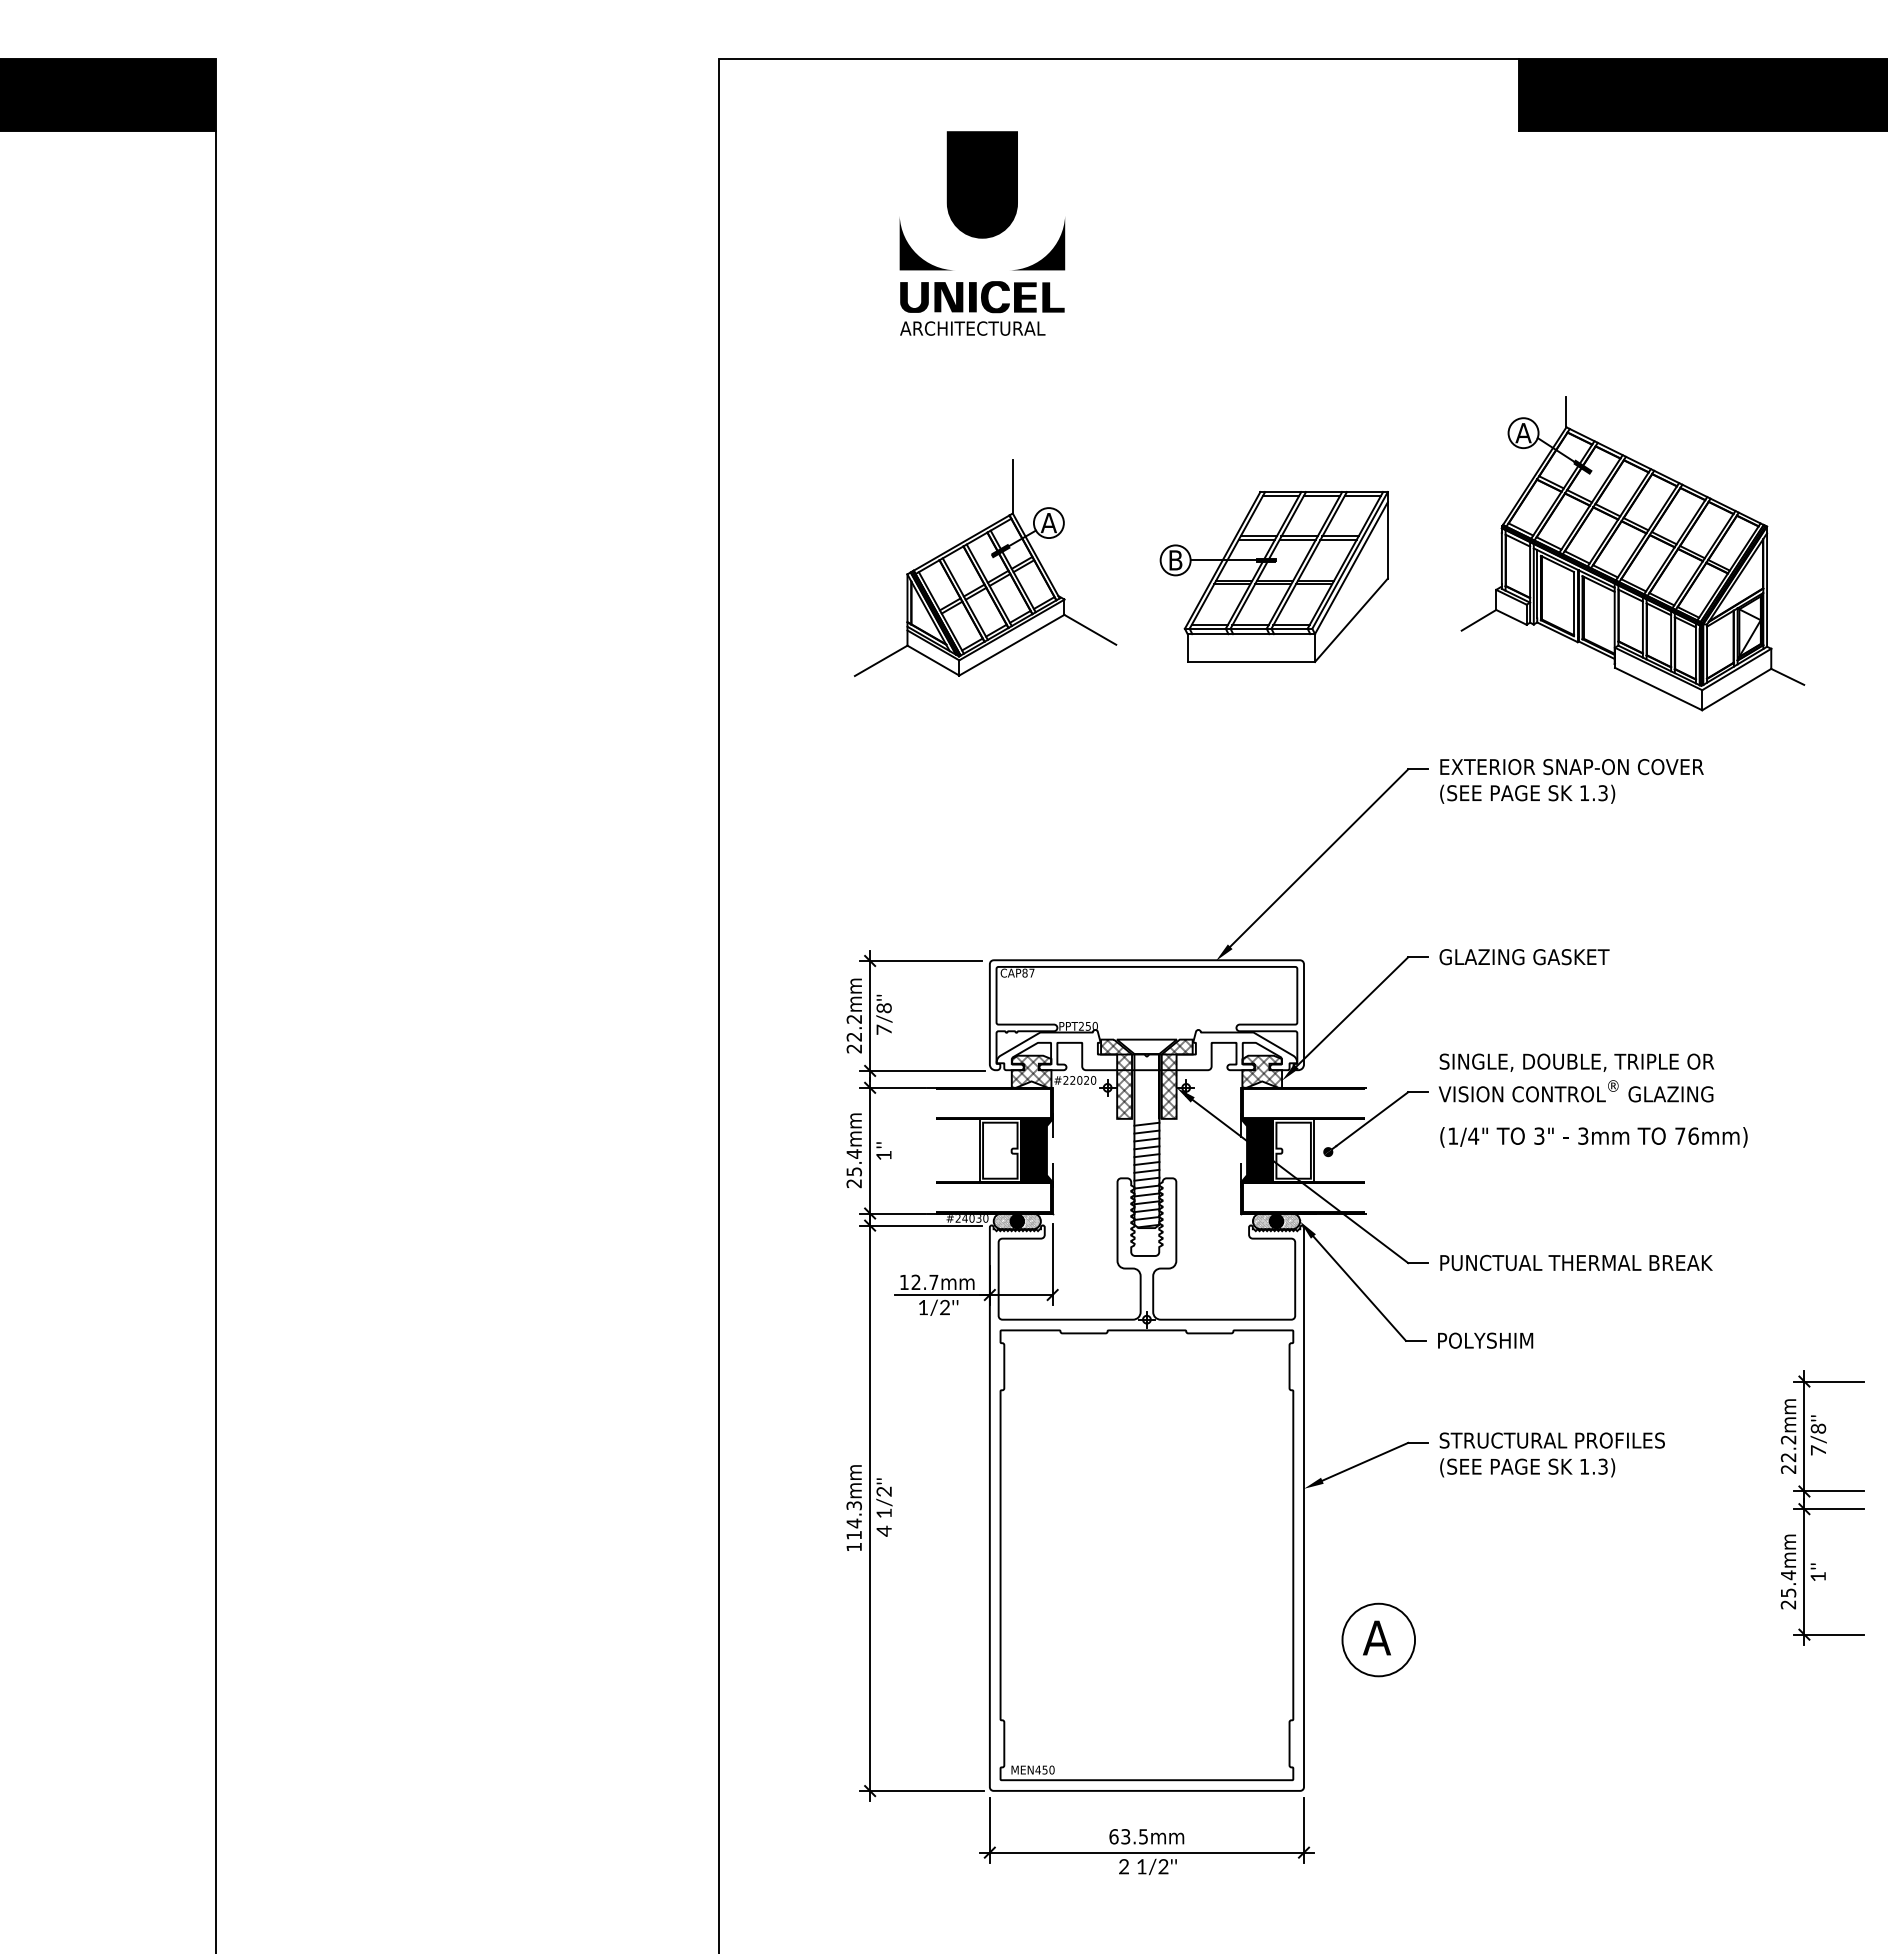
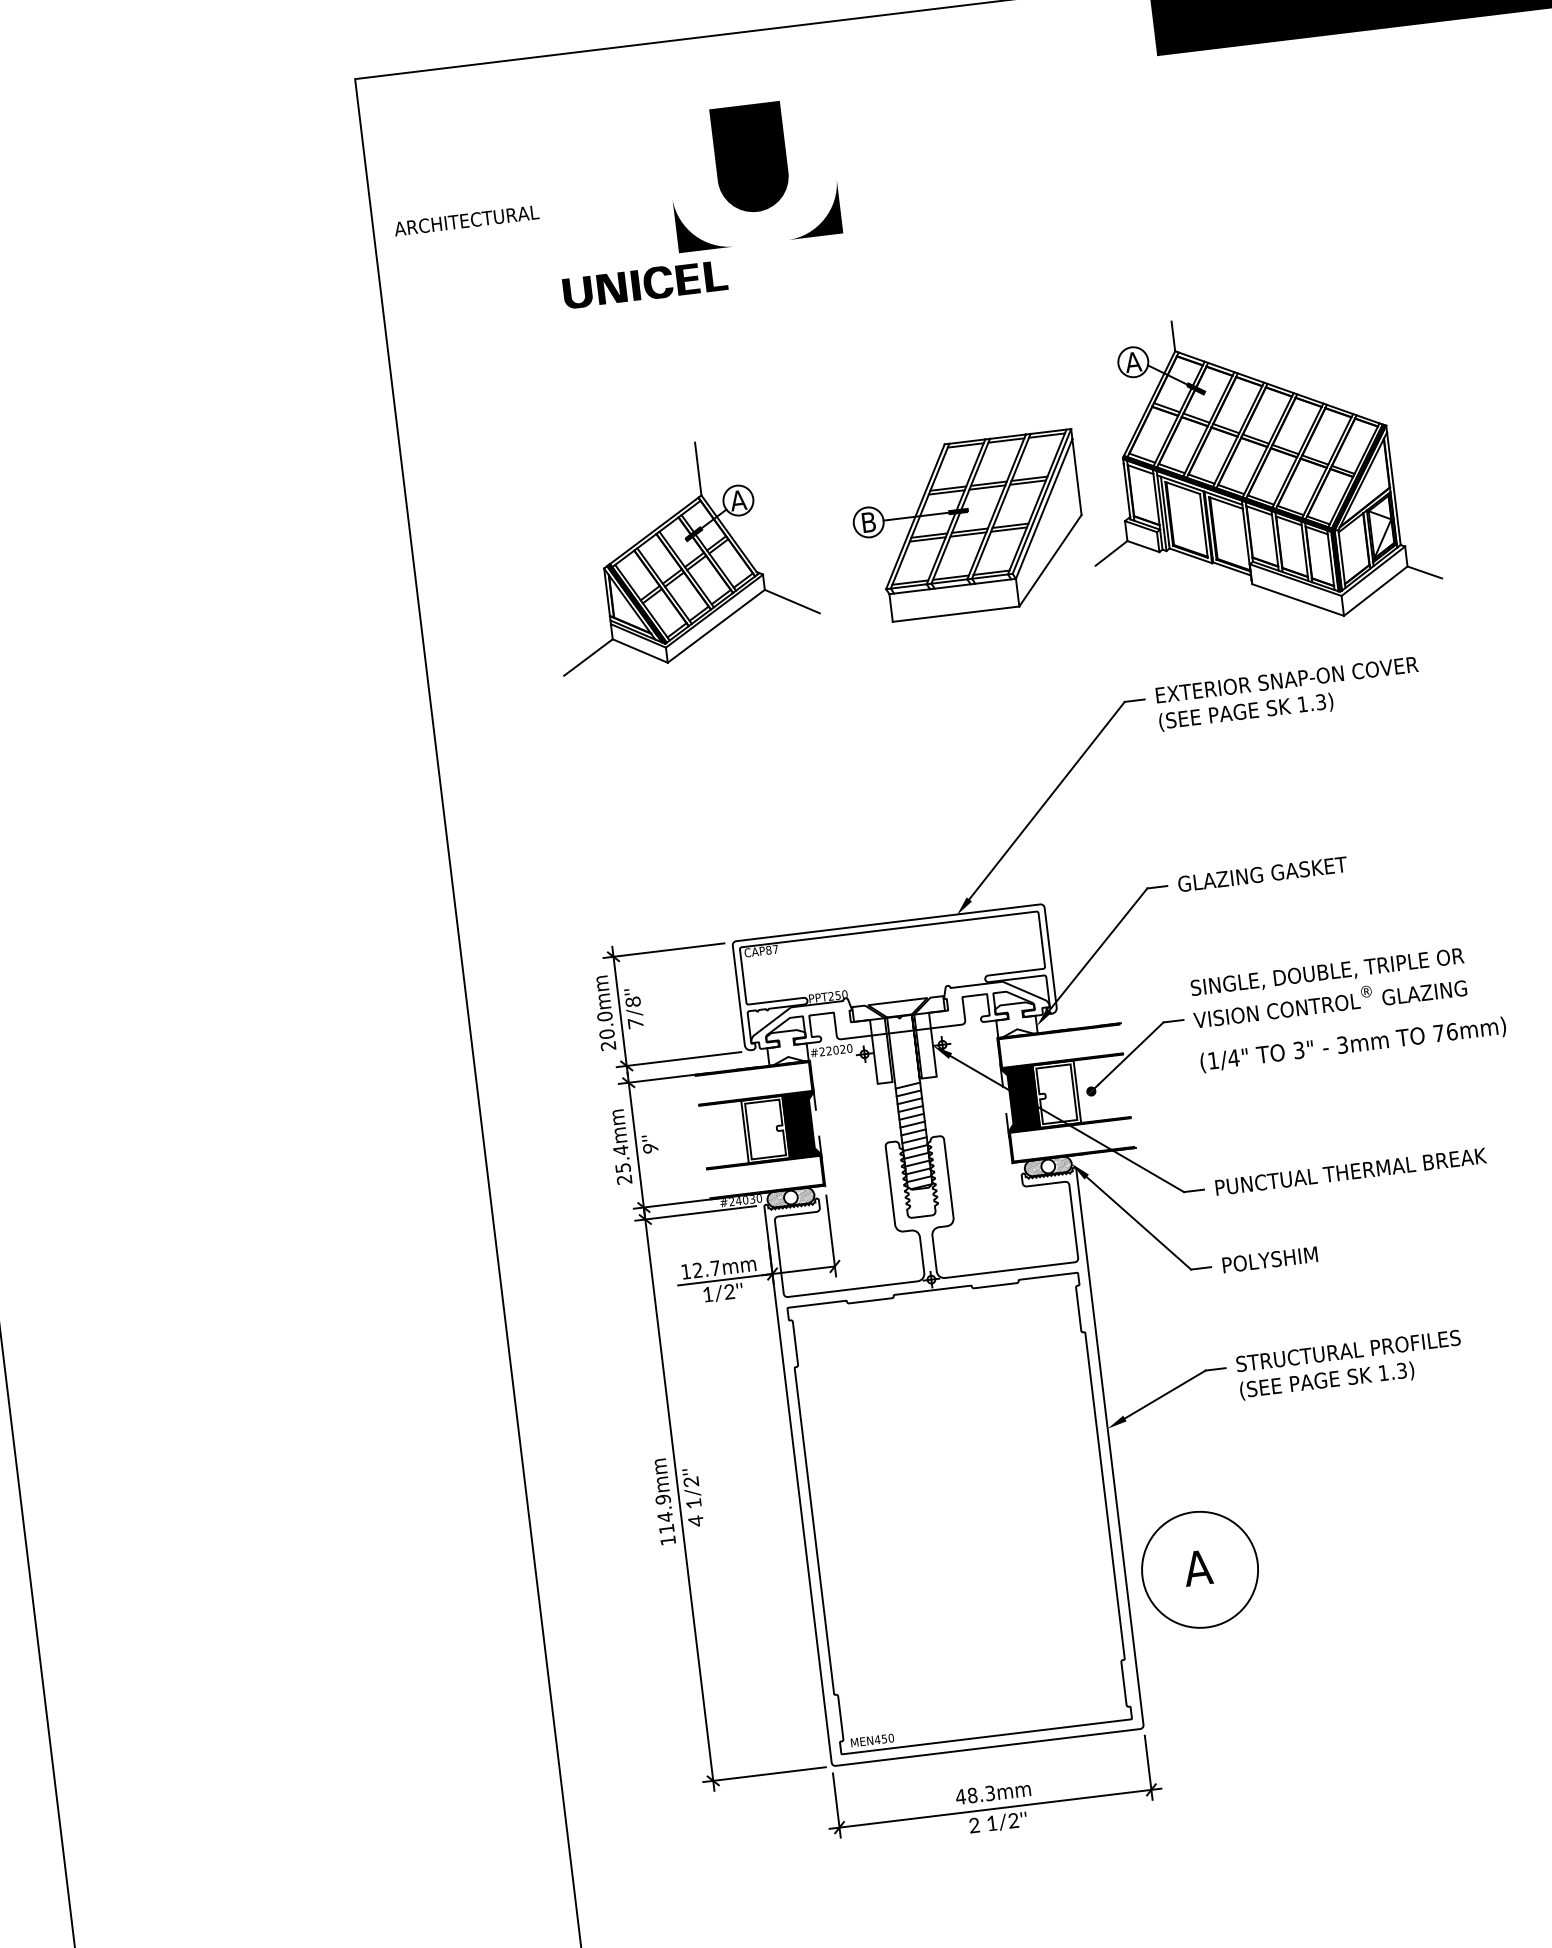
part: (982, 200) -> (752, 173), moved
text: (972, 328) -> (466, 220), moved
part: (1632, 553) -> (1255, 468), moved
text: (854, 1027) -> (606, 1024), 22.2mm -> 20.0mm
hatch: (1031, 1071) -> (787, 1047), removed
hatch: (1262, 1071) -> (1016, 1019), removed
hatch: (1116, 1078) -> (872, 1043), removed
hatch: (1176, 1078) -> (931, 1036), removed
text: (883, 1155) -> (650, 1148), 1''\f] -> 9''\f]
fill: (1017, 1221) -> (791, 1197), removed
fill: (1276, 1221) -> (1048, 1166), removed
text: (853, 1505) -> (662, 1499), 114.3mm -> 114.9mm
circle: (1378, 1639) -> (1199, 1569), size x1.6
text: (1128, 1836) -> (975, 1794), 63.5mm -> 48.3mm

